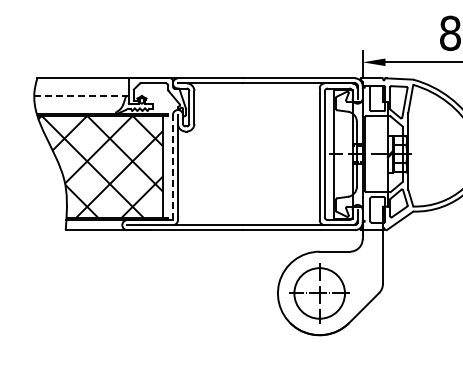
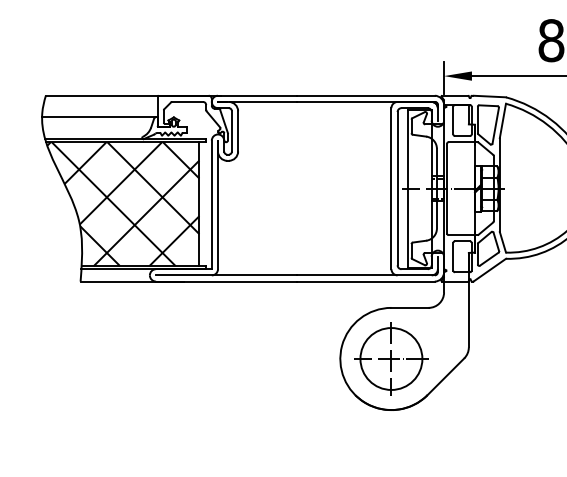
line: (80, 96) -> (98, 117), dashed -> solid
line: (172, 167) -> (211, 204), dashed -> solid

